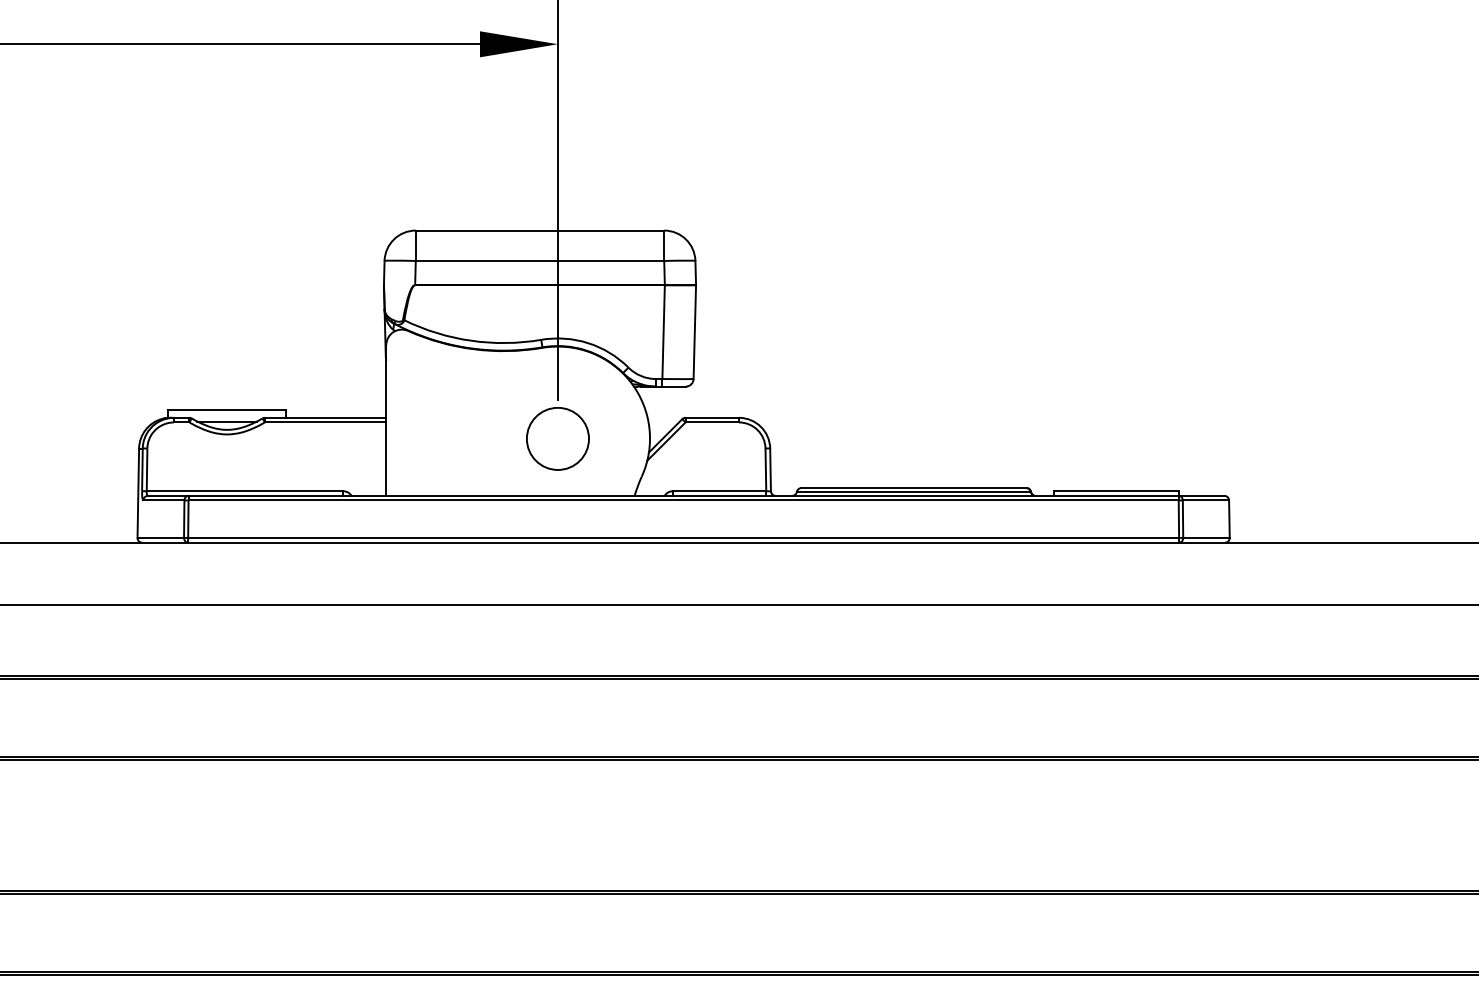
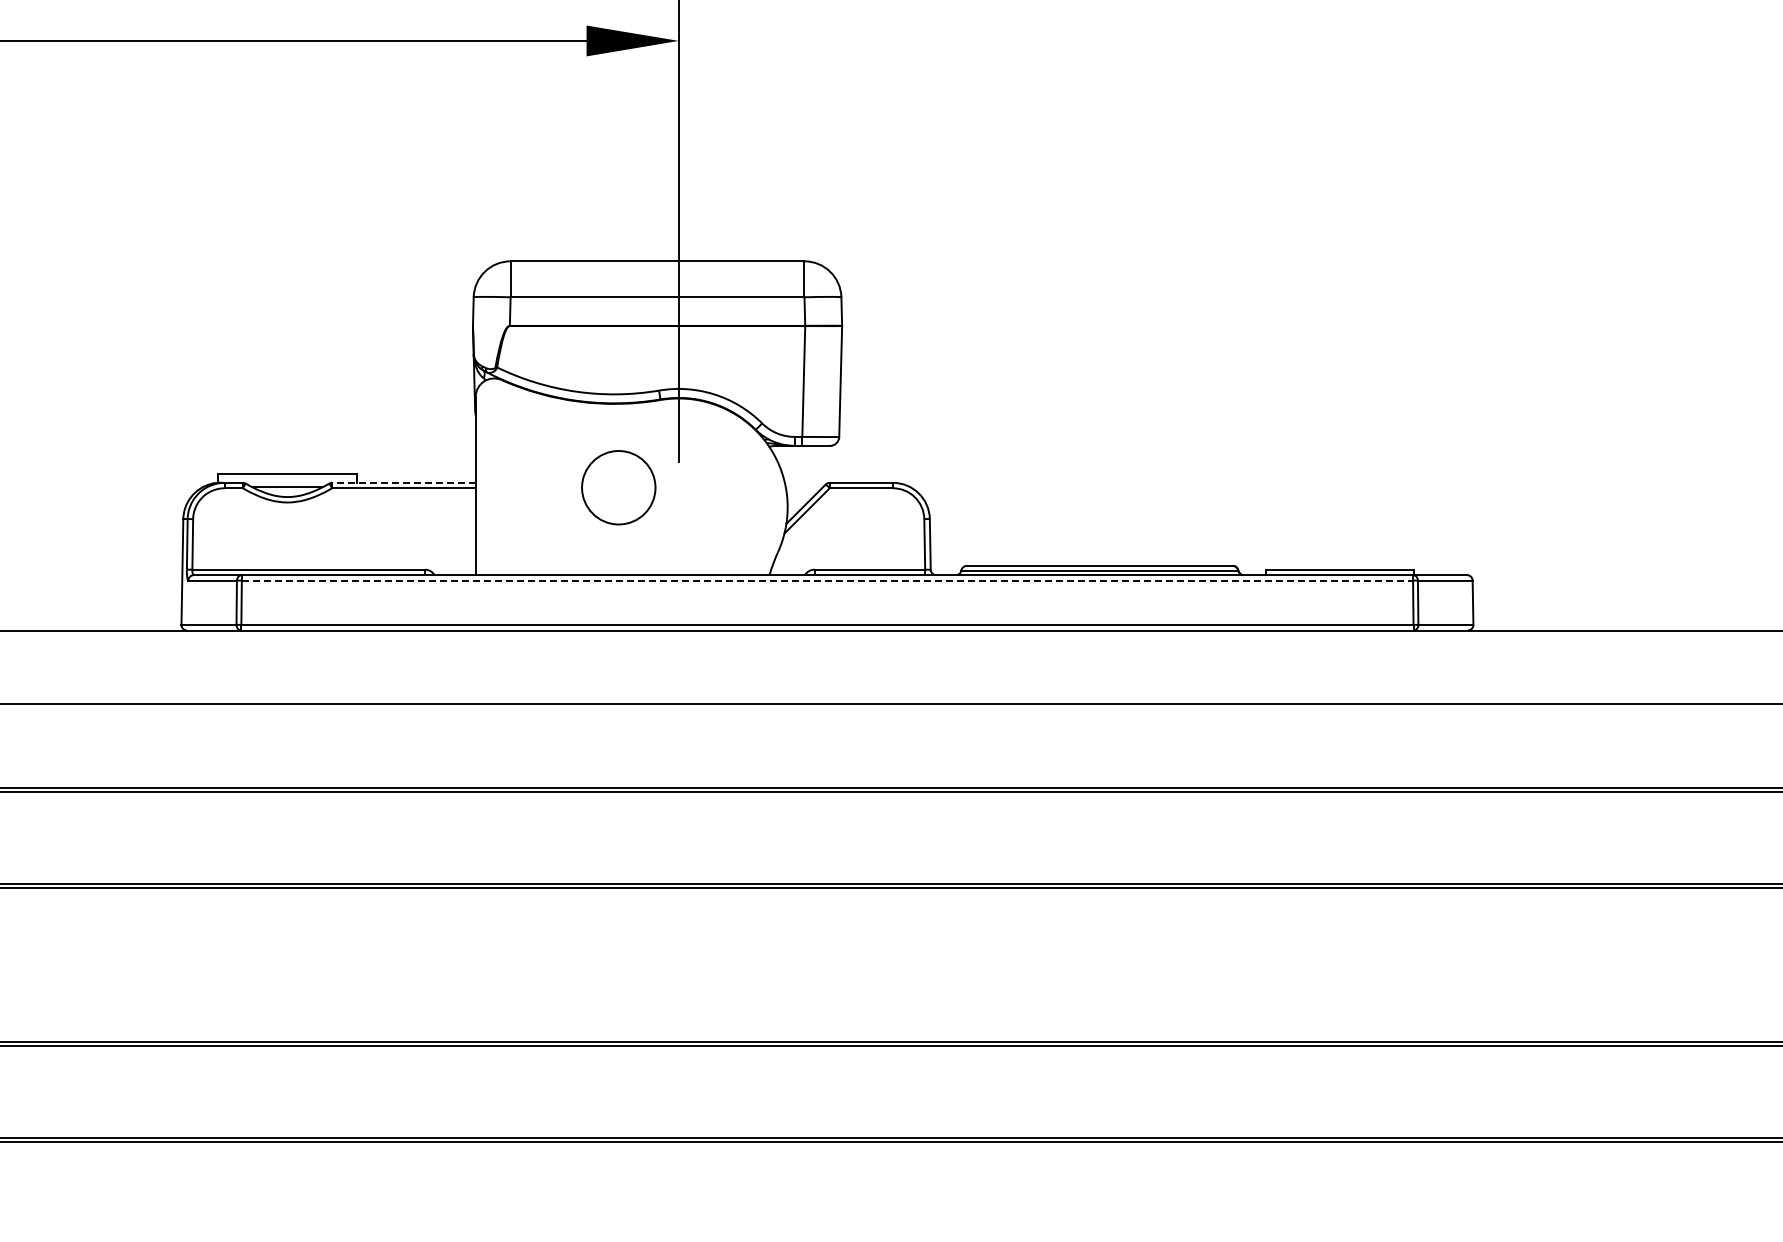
line: (325, 417) -> (403, 482), solid -> dashed
circle: (557, 438) -> (618, 487), moved
line: (683, 500) -> (827, 580), solid -> dashed

